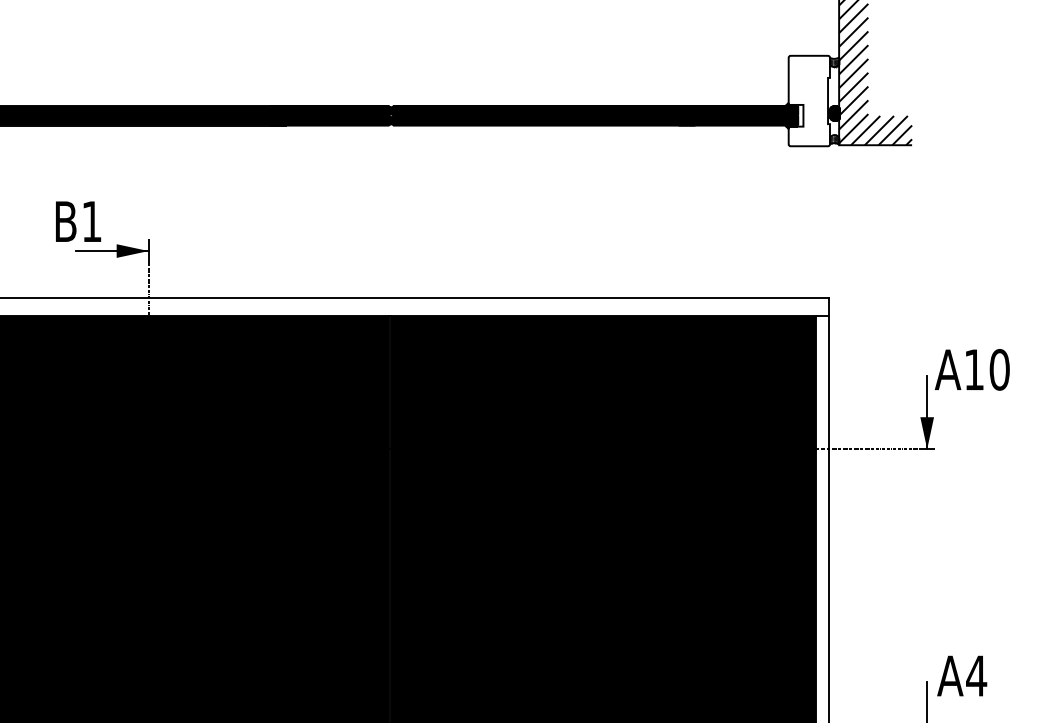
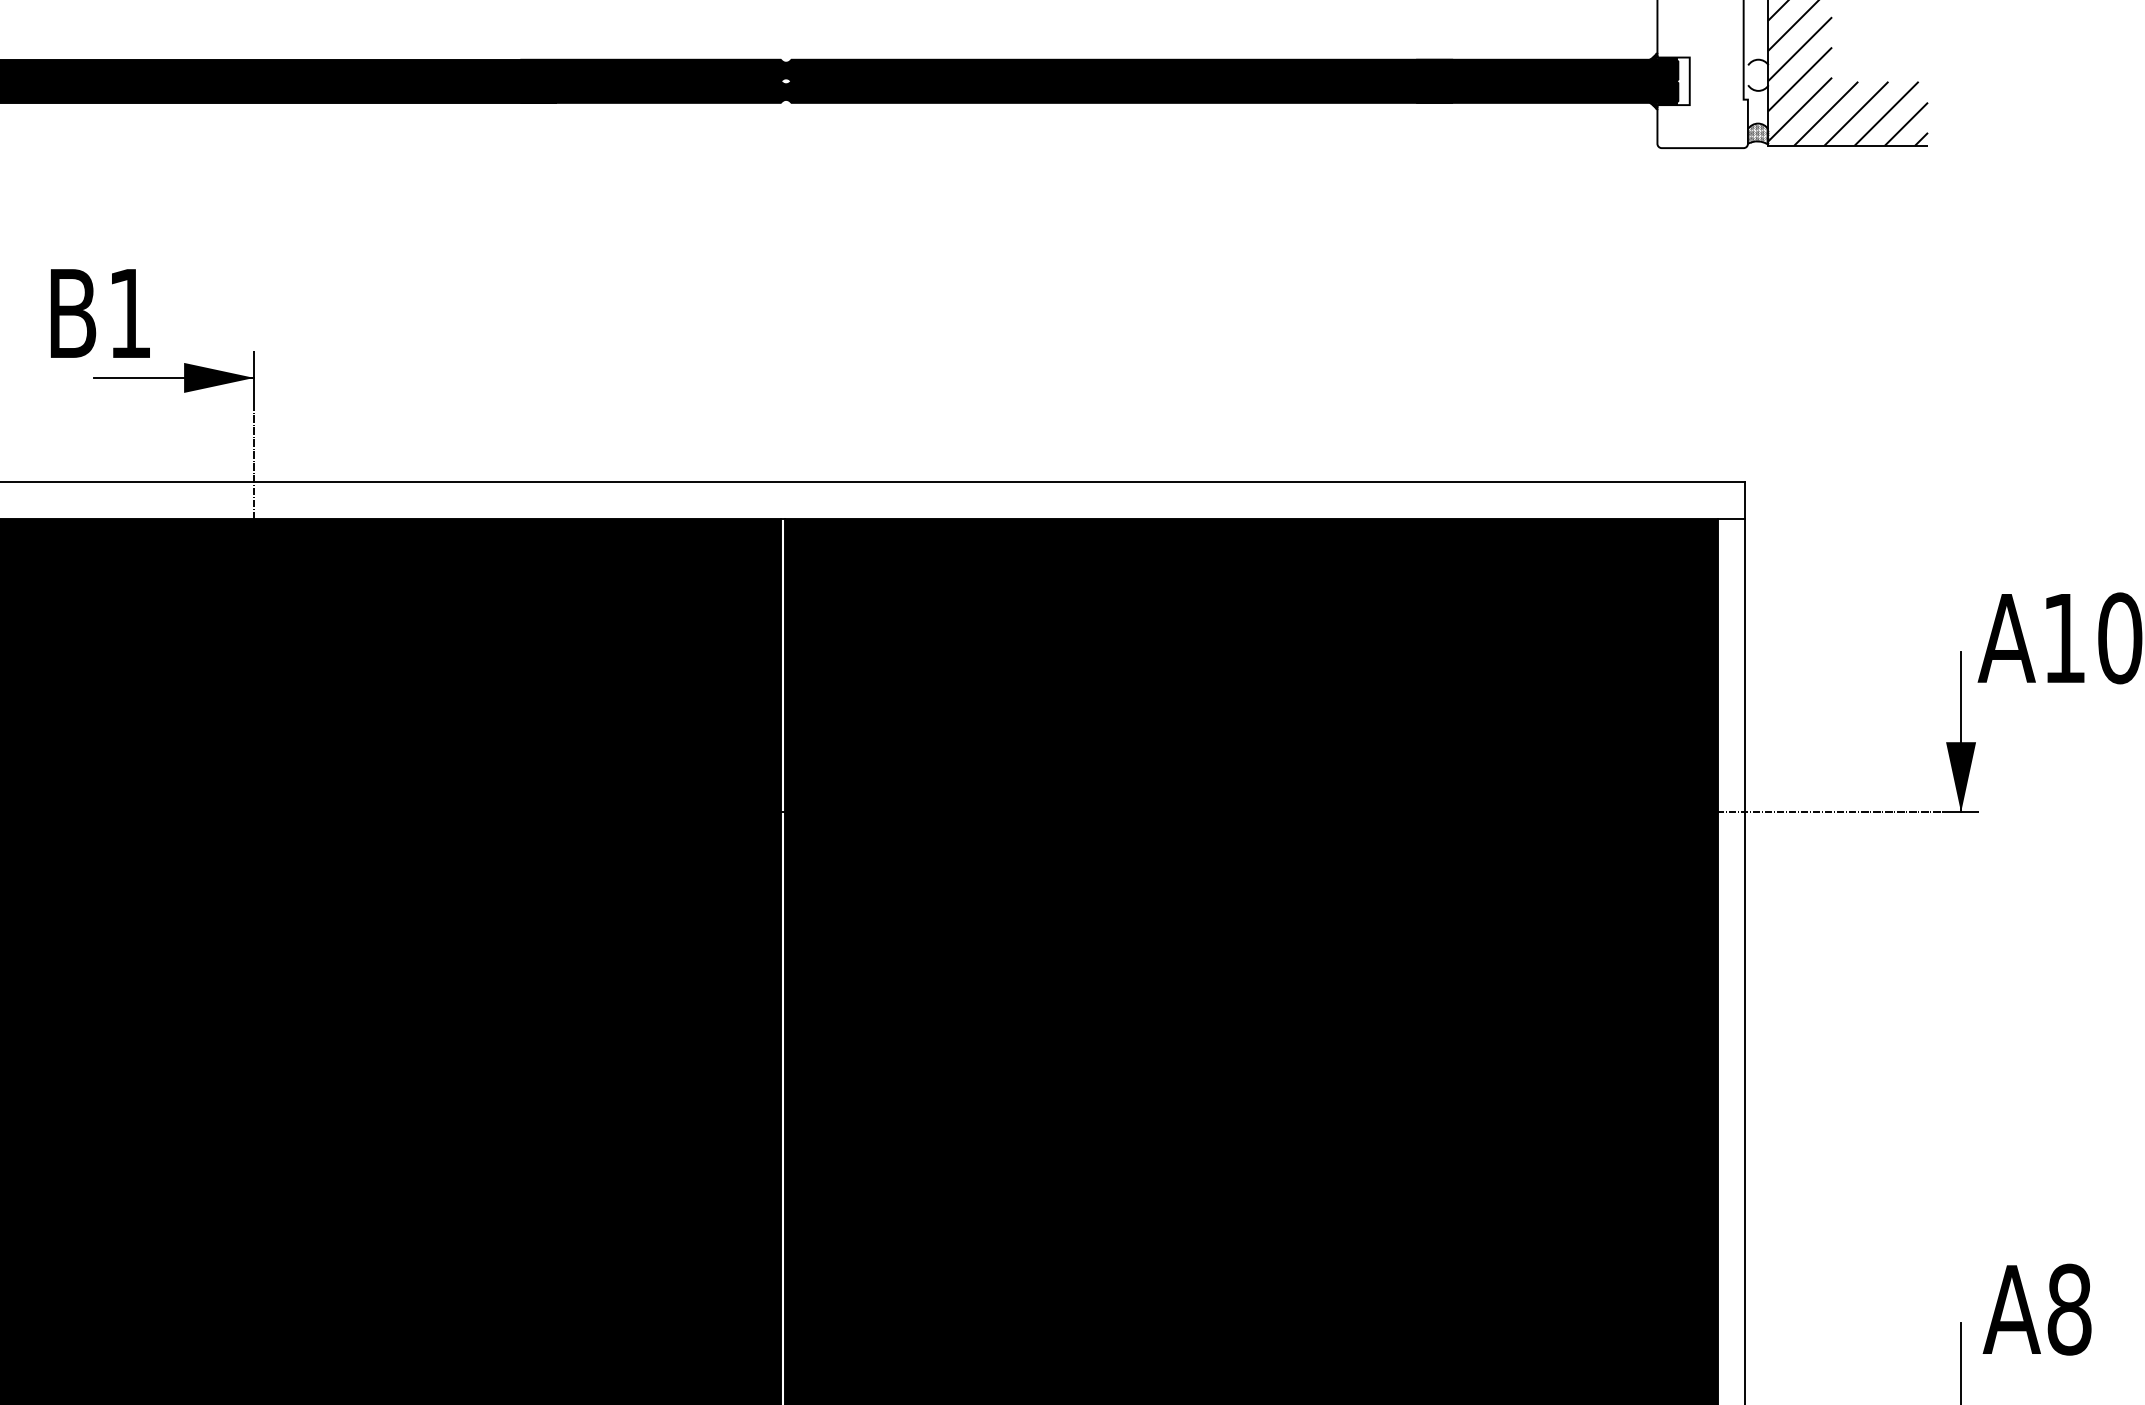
hatch: (834, 112) -> (1757, 74), removed
text: (976, 675) -> (2069, 1308), A4 -> A8

